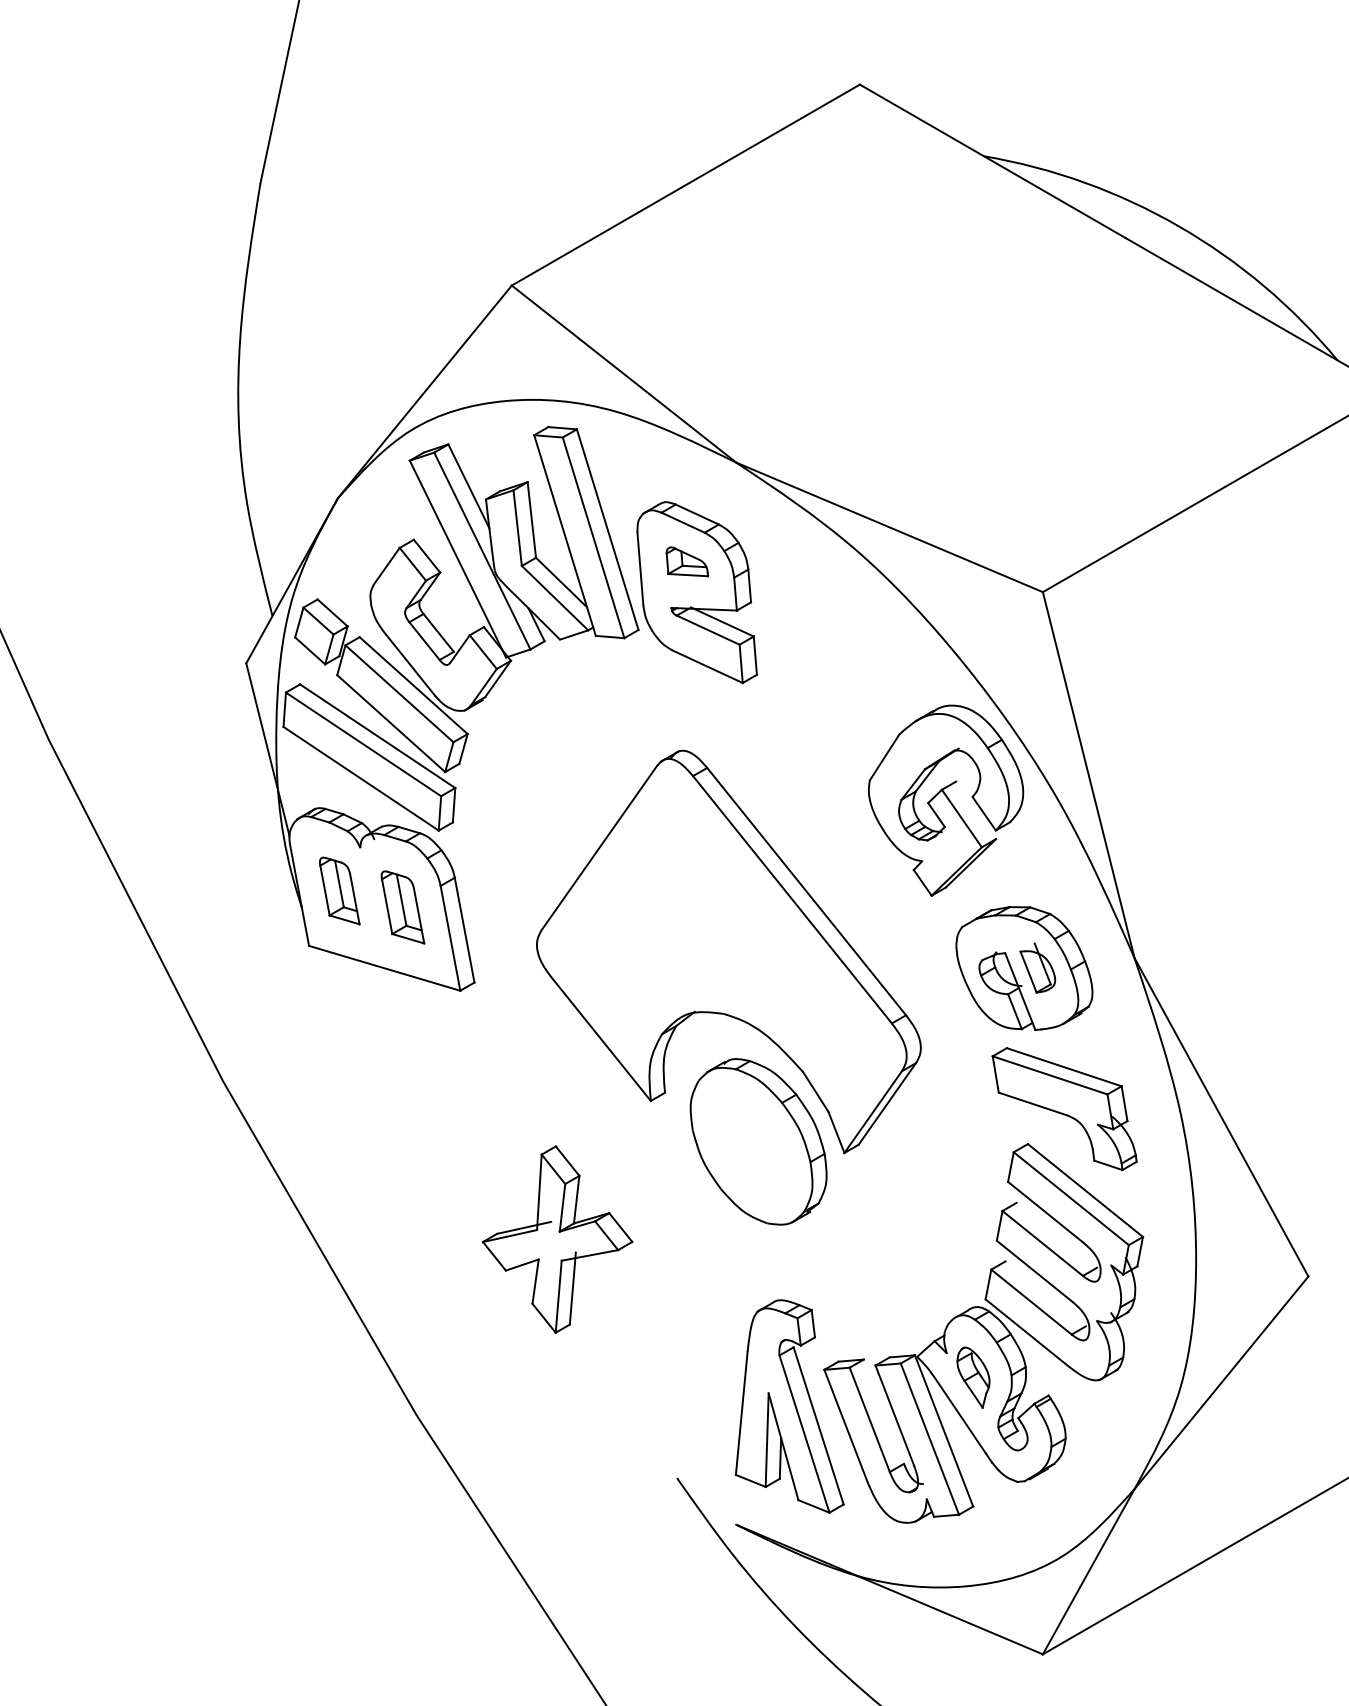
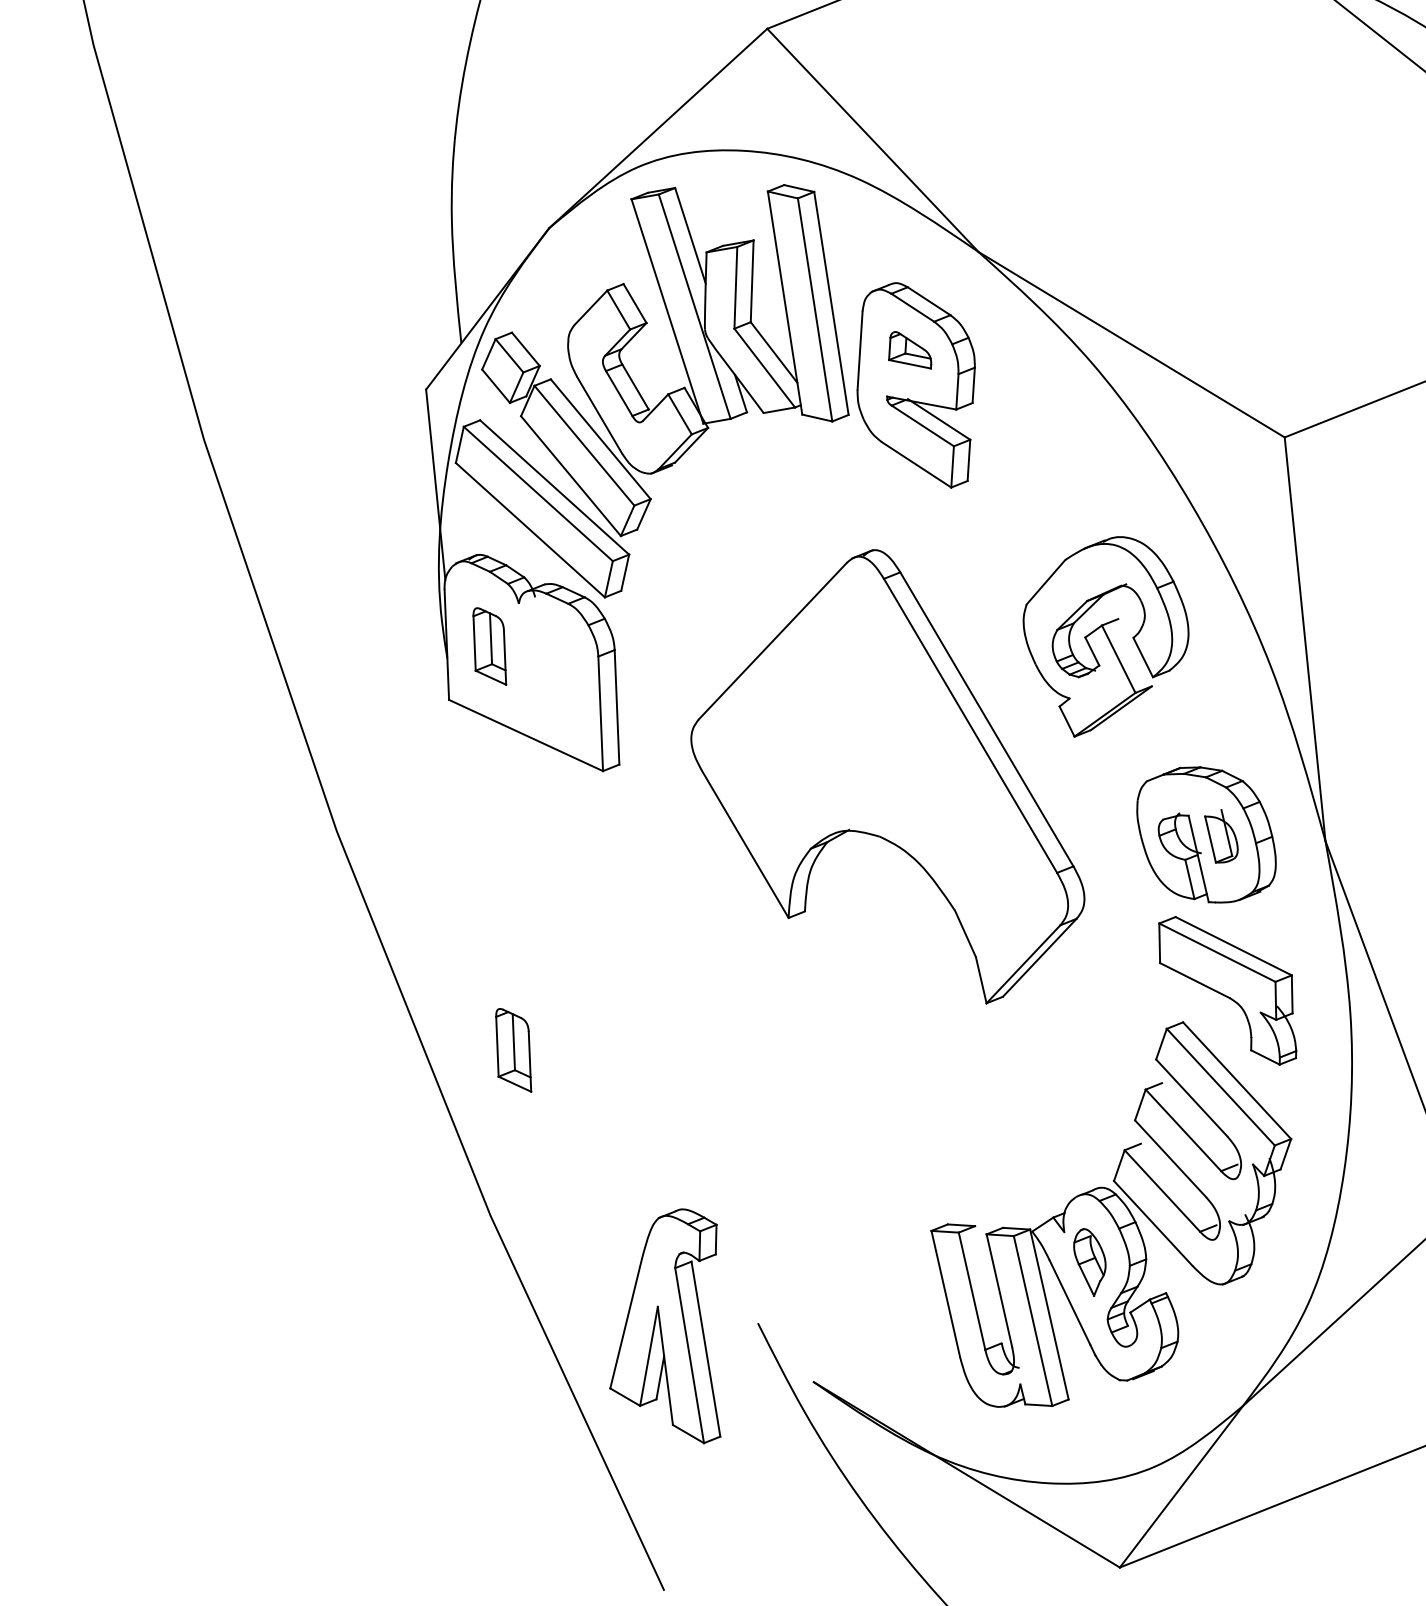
part: (946, 800) -> (1105, 637), moved
part: (402, 907) -> (513, 1050), moved
part: (758, 1141) -> (896, 977), removed
part: (557, 1239) -> (667, 1050), removed
part: (789, 1406) -> (677, 1323), moved

